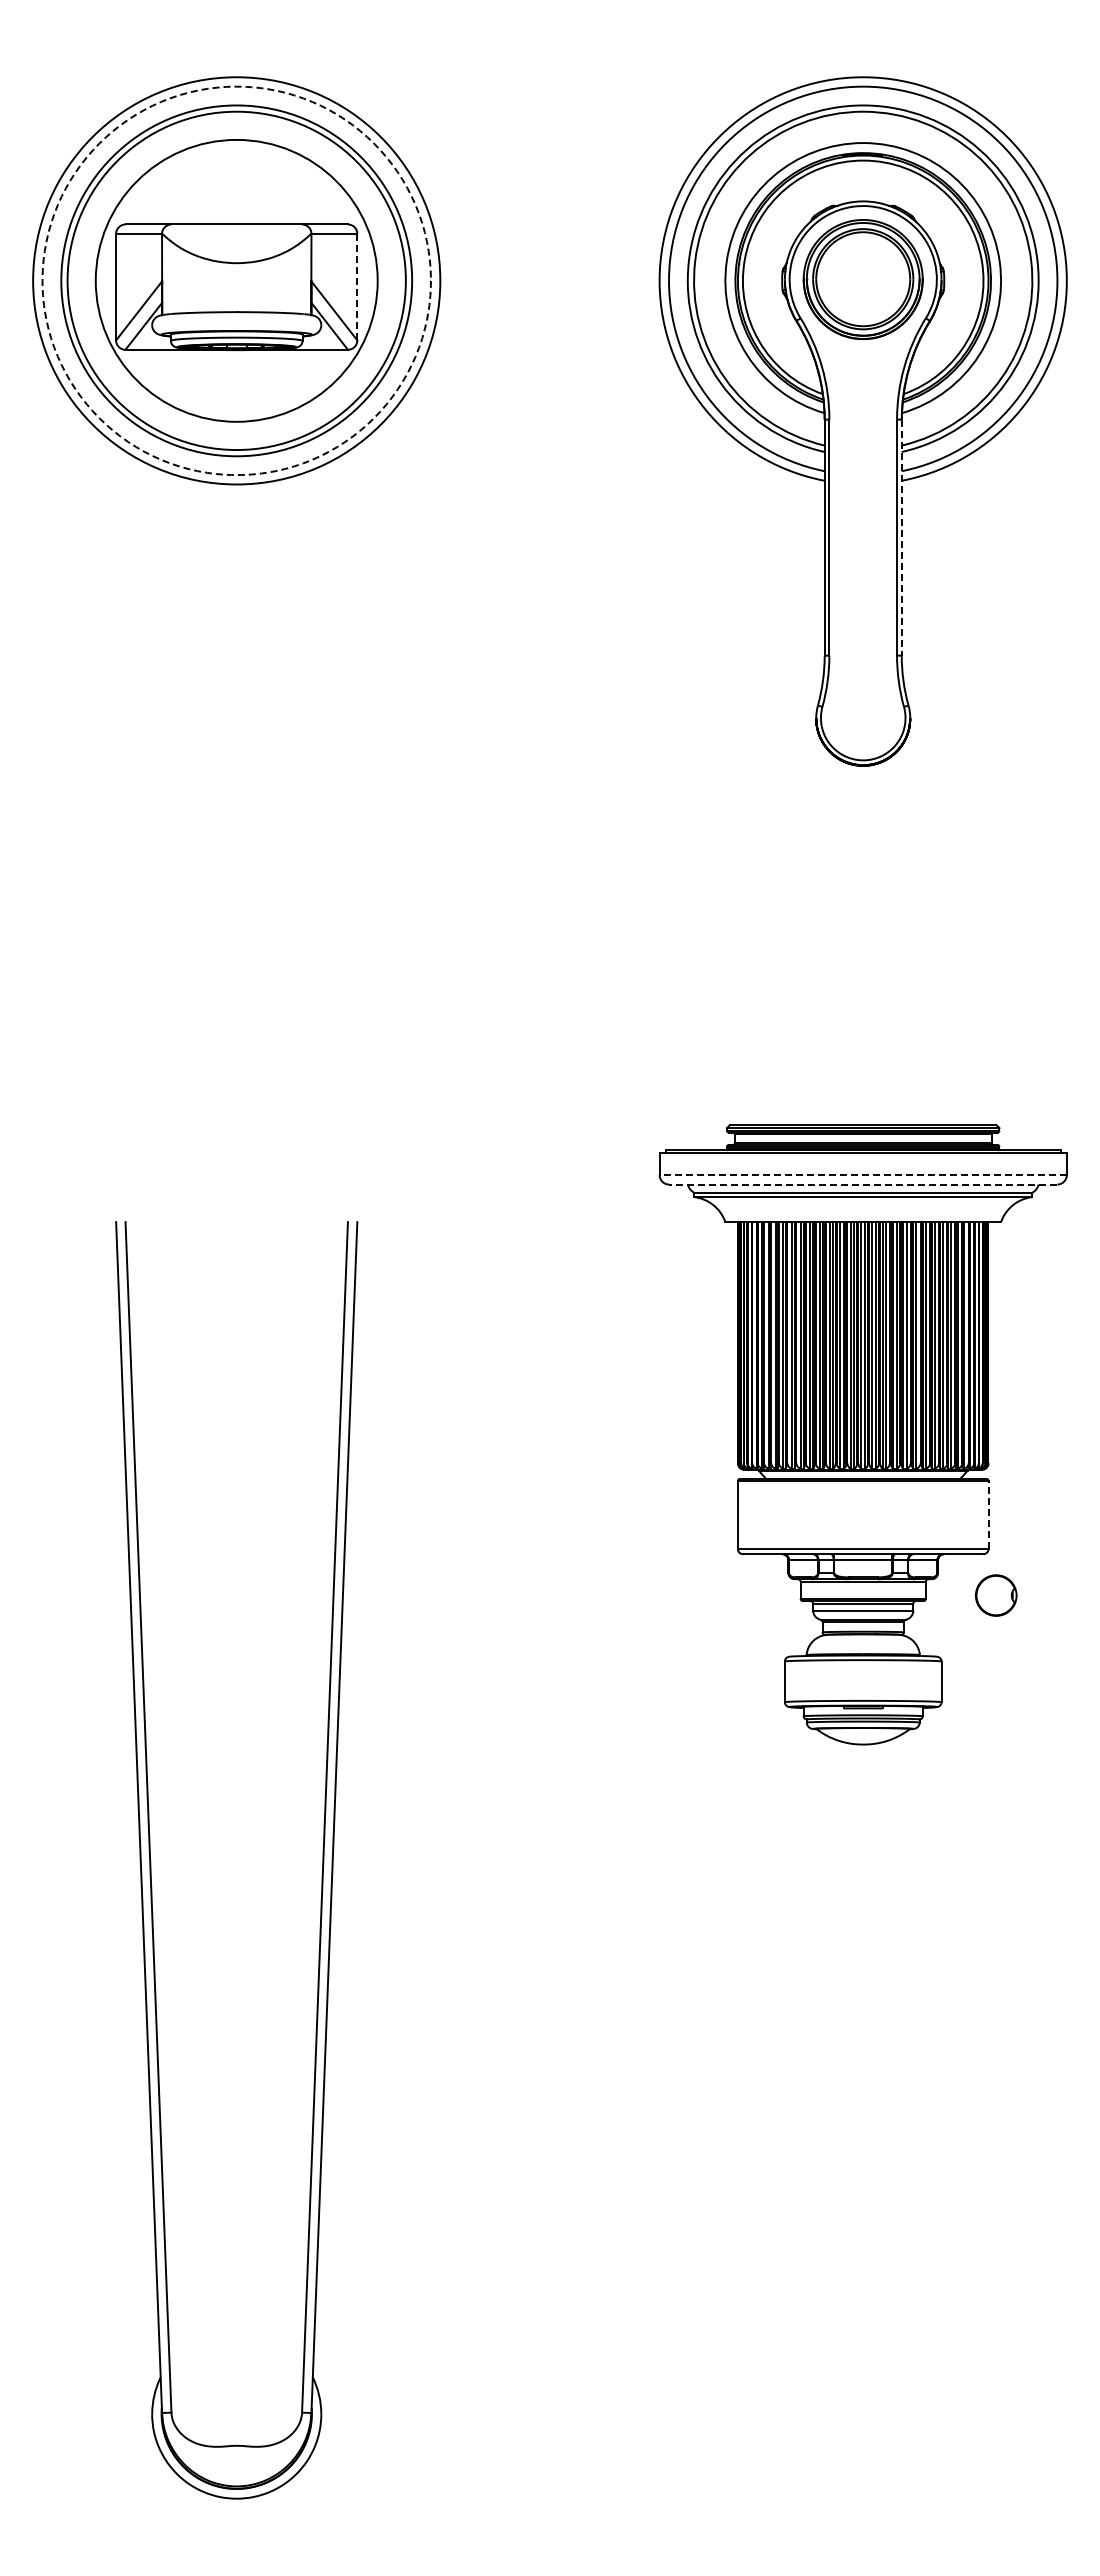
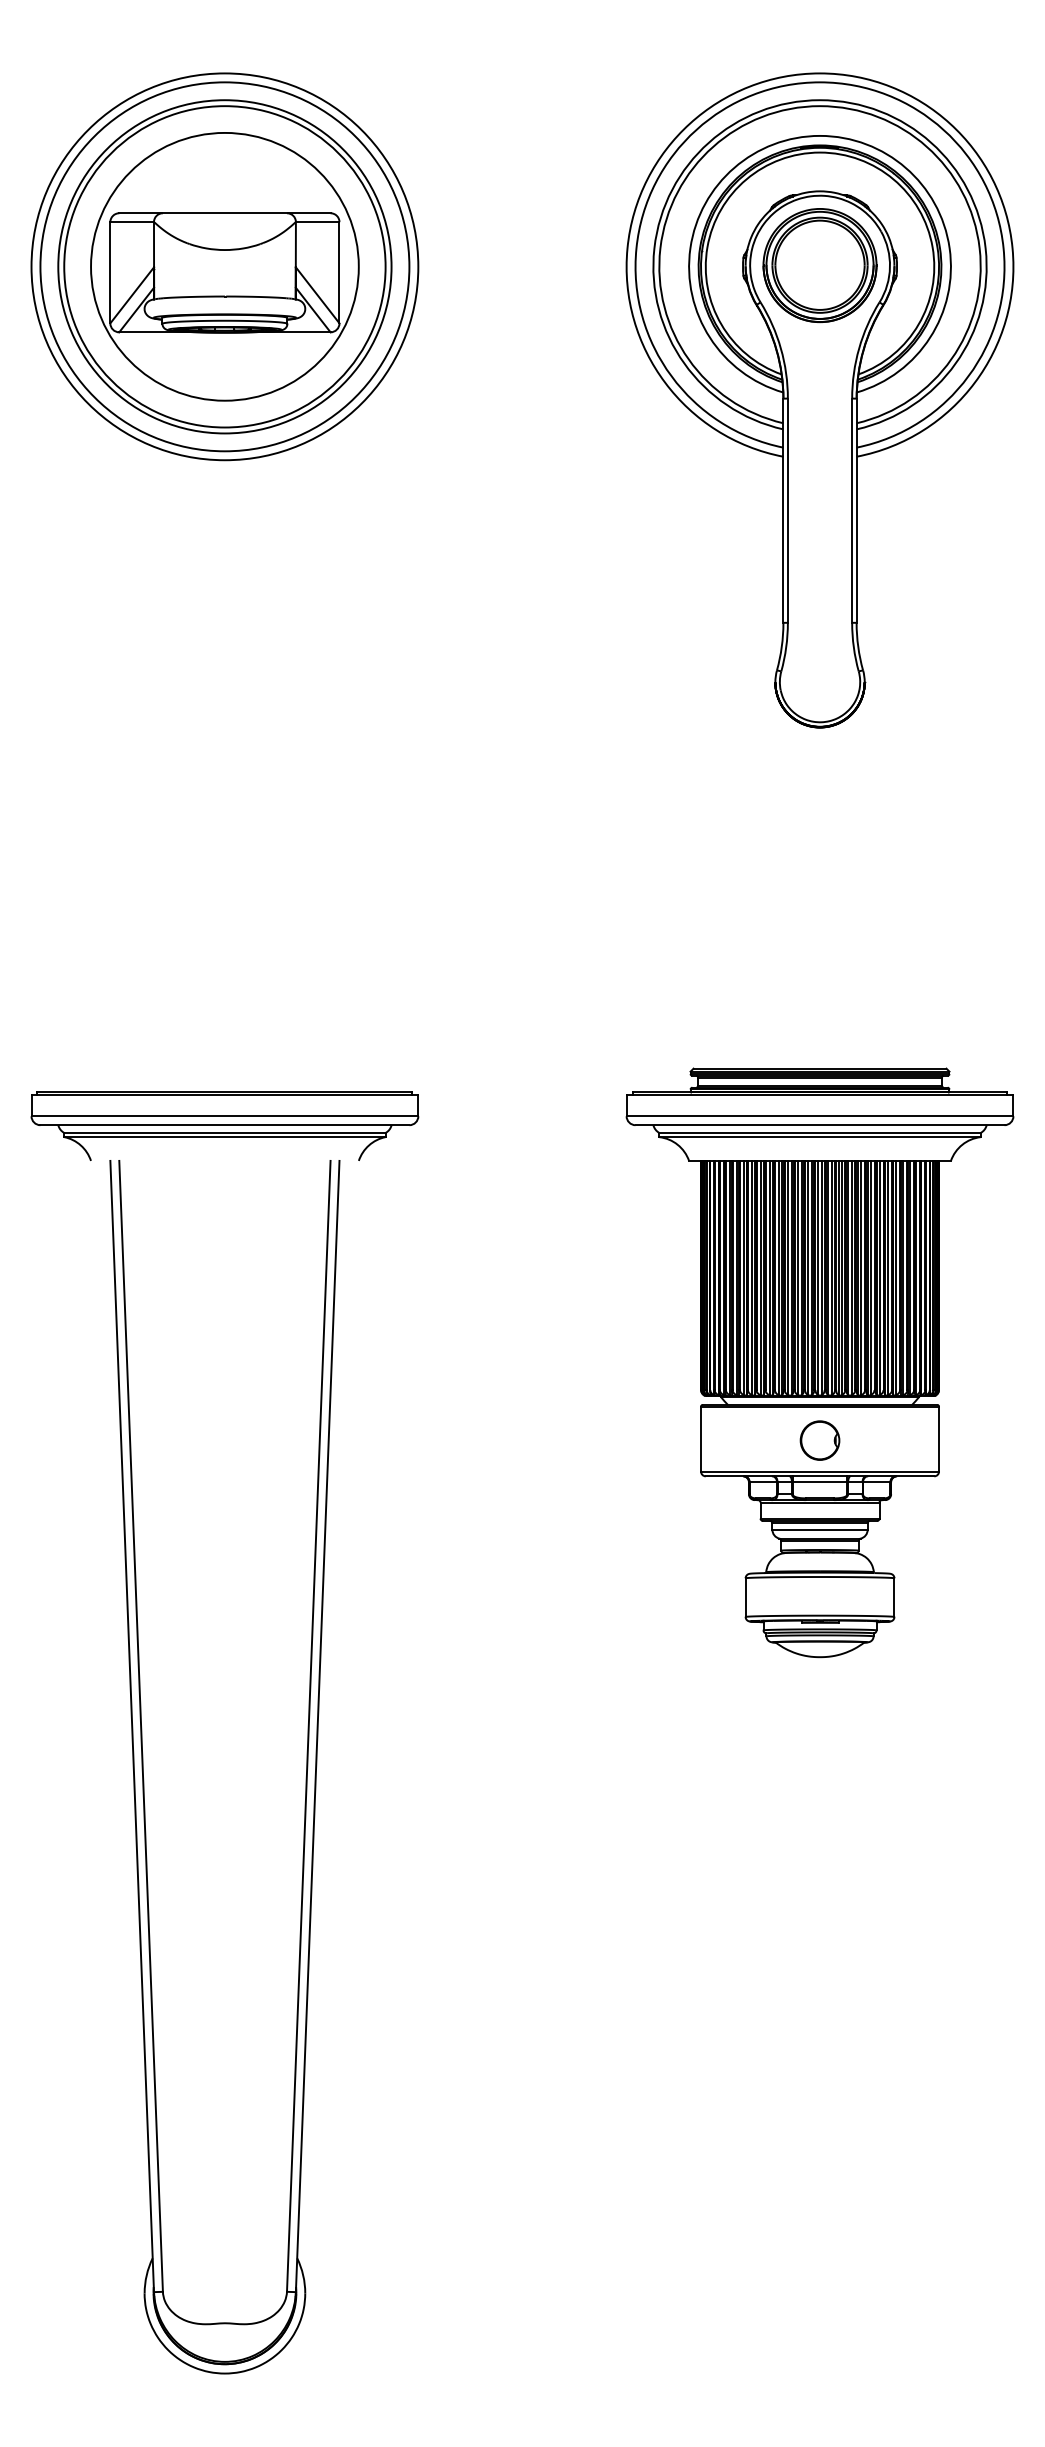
circle: (236, 280) -> (224, 266), dashed -> solid
line: (357, 286) -> (339, 272), dashed -> solid
line: (901, 537) -> (856, 510), dashed -> solid
line: (863, 1175) -> (820, 1116), dashed -> solid
line: (862, 1184) -> (819, 1125), dashed -> solid
part: (236, 1185) -> (224, 1126), added
line: (988, 1514) -> (939, 1438), dashed -> solid
part: (996, 1595) -> (820, 1440), moved

